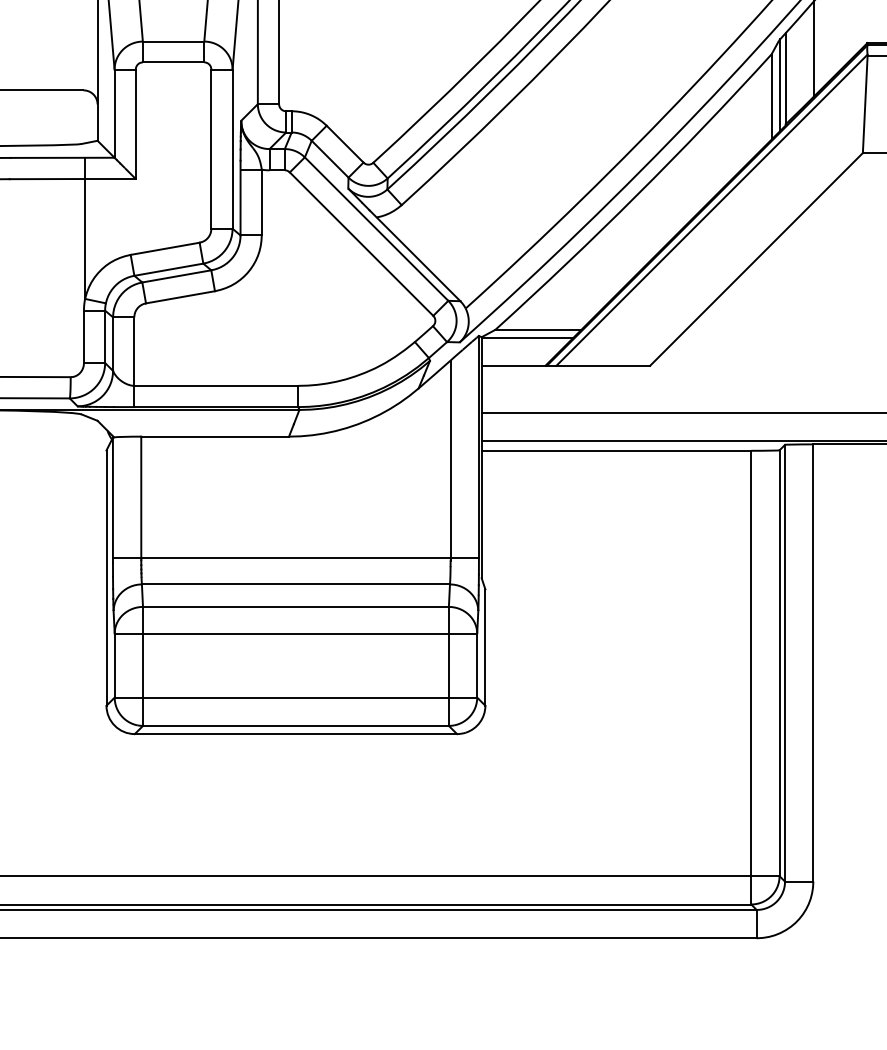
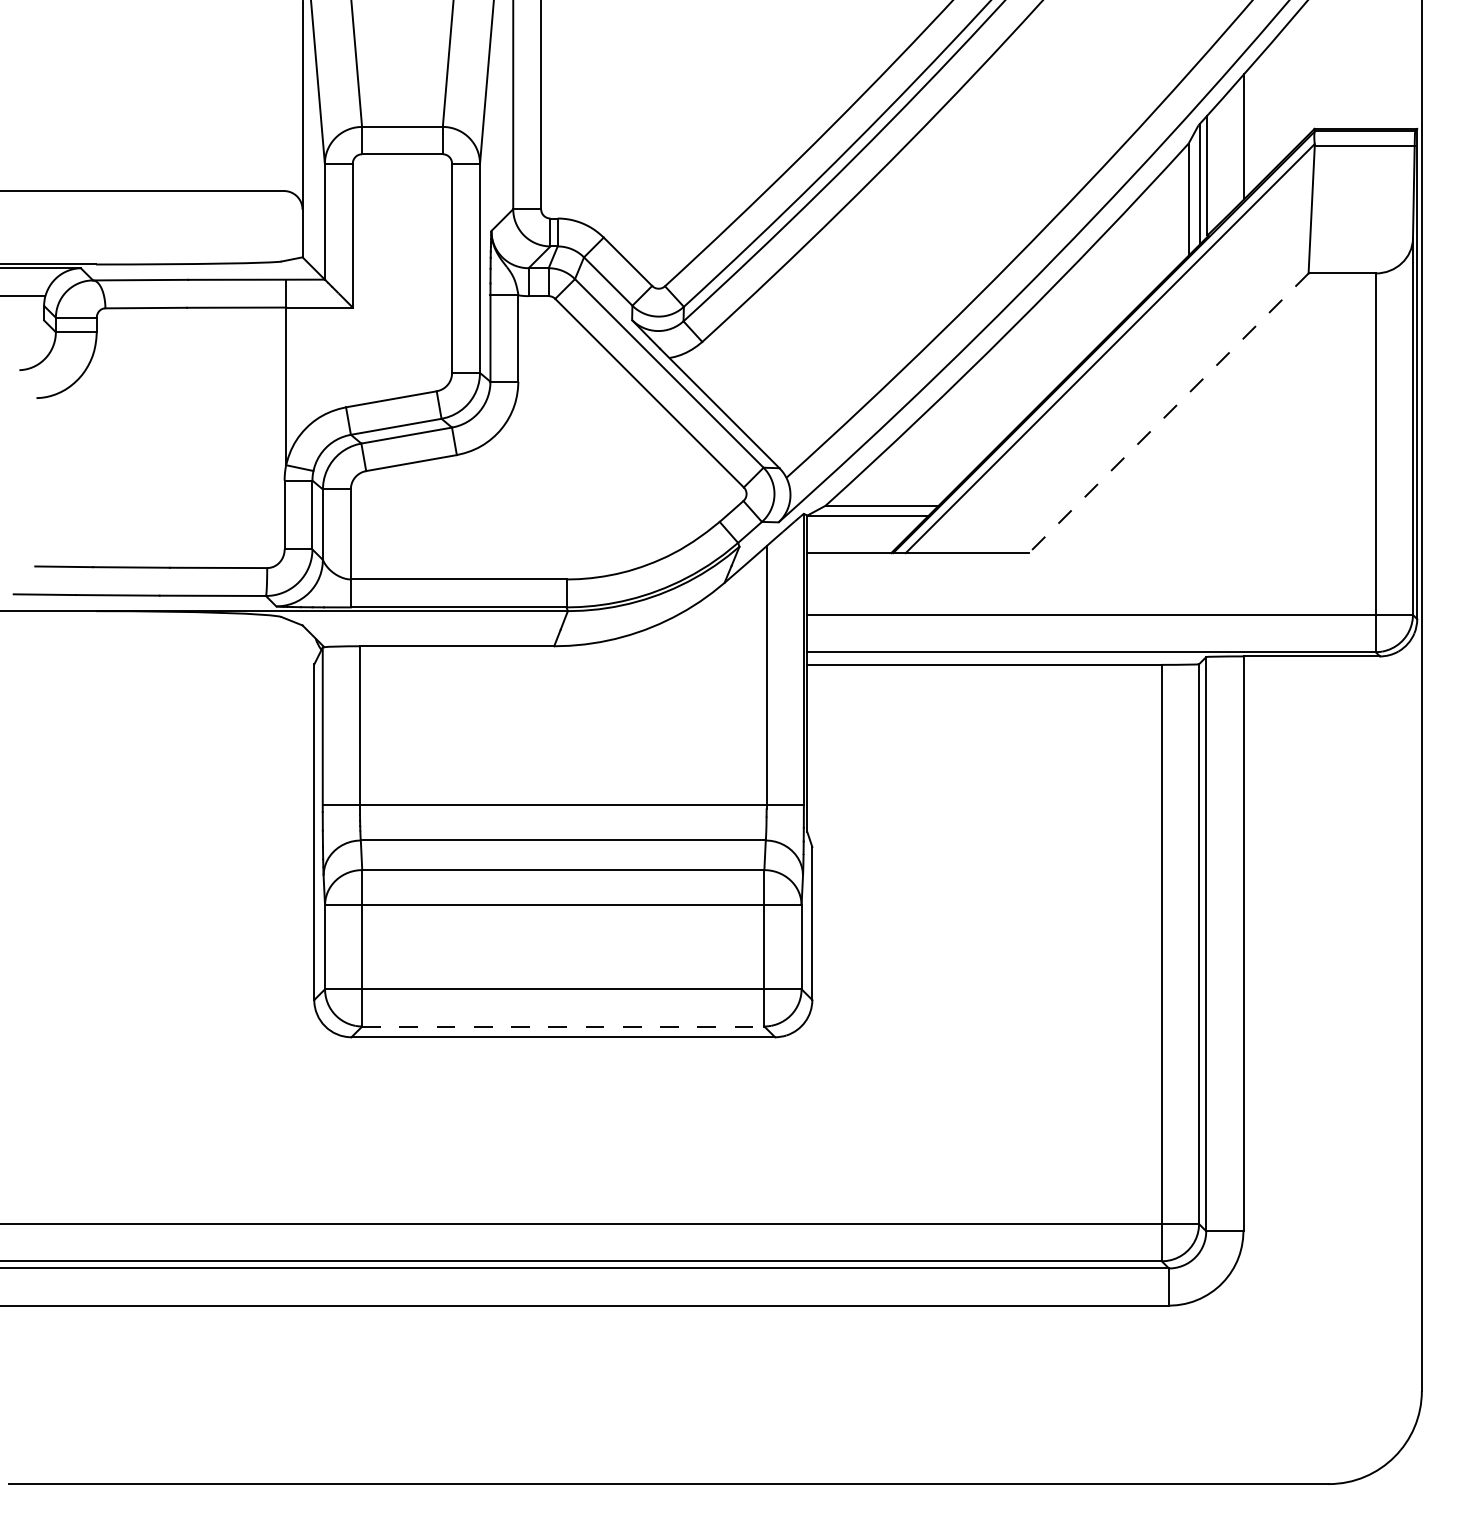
line: (756, 259) -> (1168, 413), solid -> dashed
line: (296, 725) -> (563, 1026), solid -> dashed

